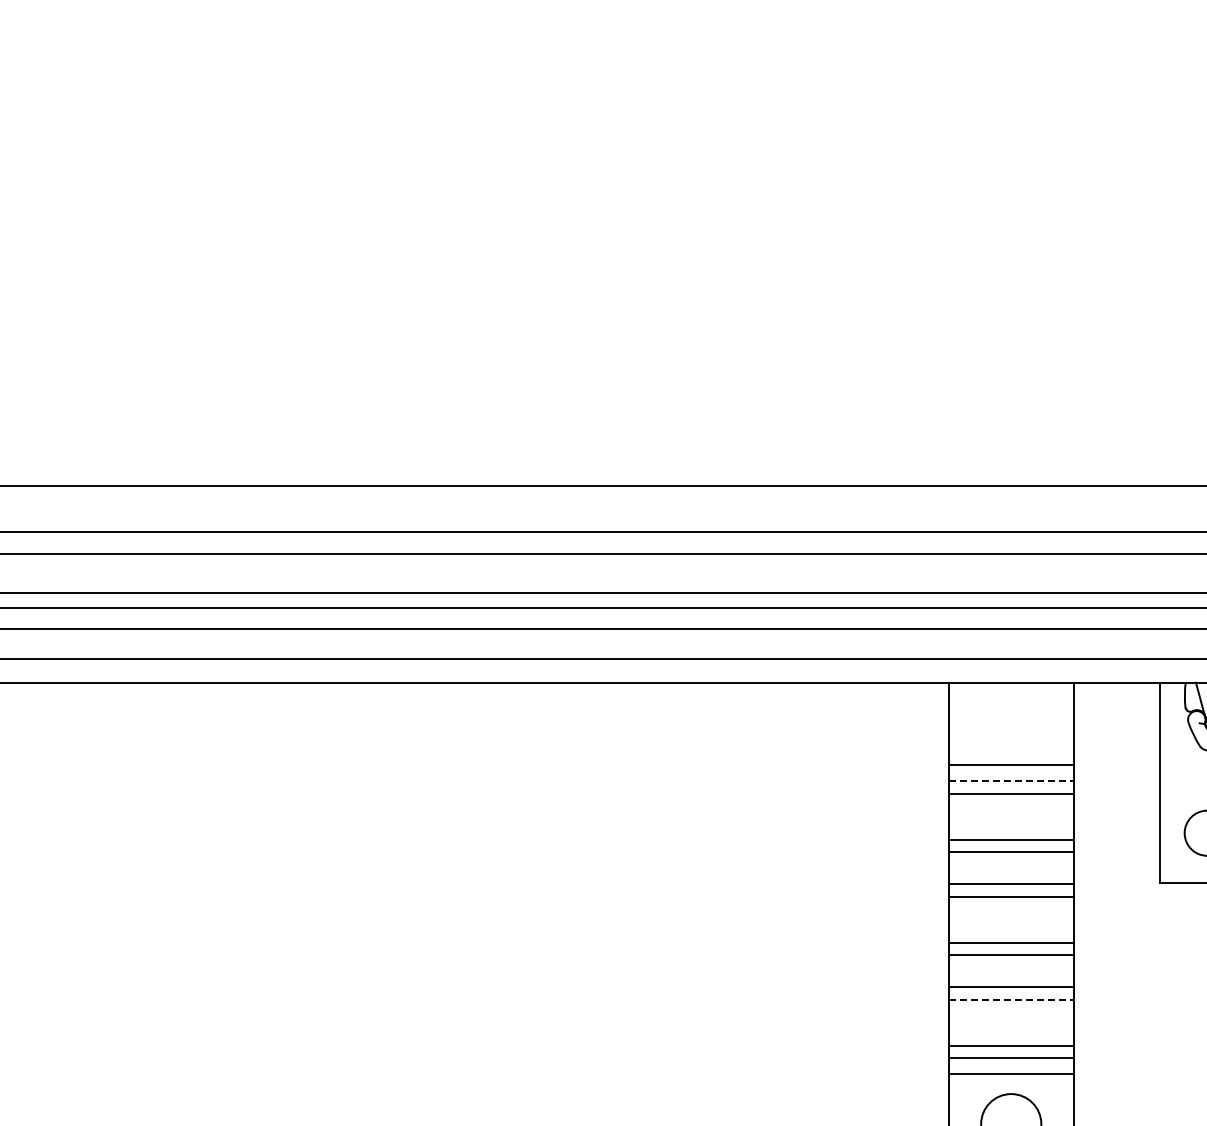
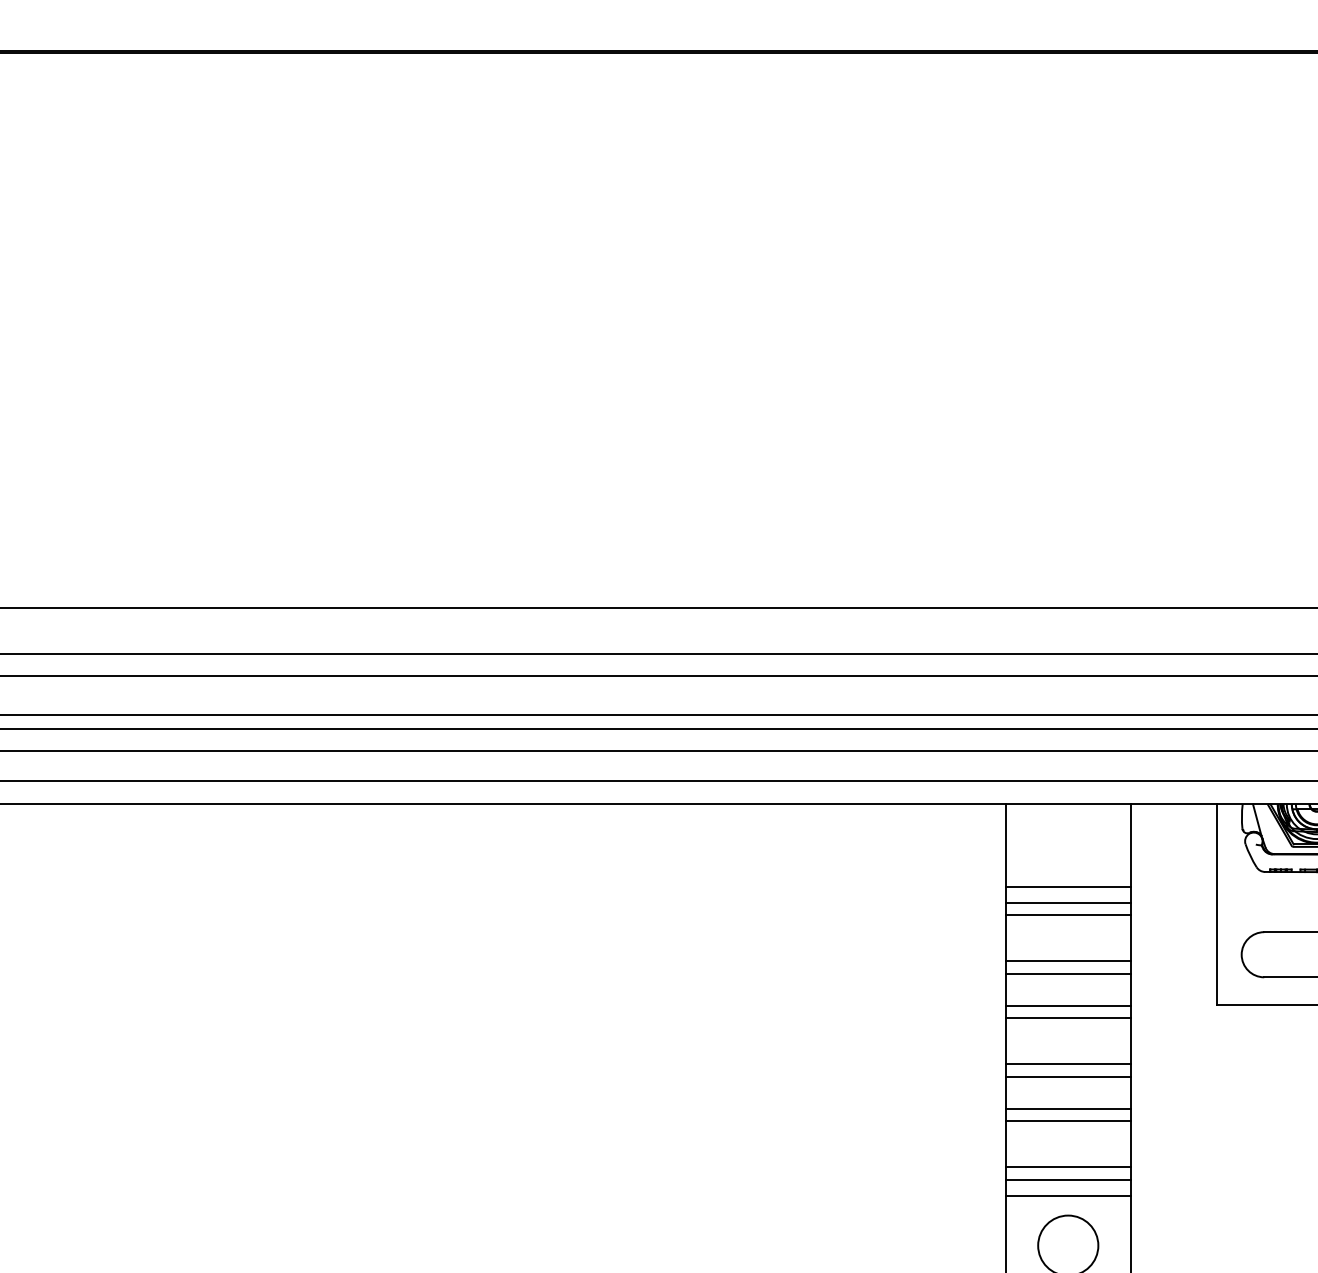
line: (1011, 780) -> (1068, 902), dashed -> solid
line: (1011, 999) -> (1068, 1121), dashed -> solid

